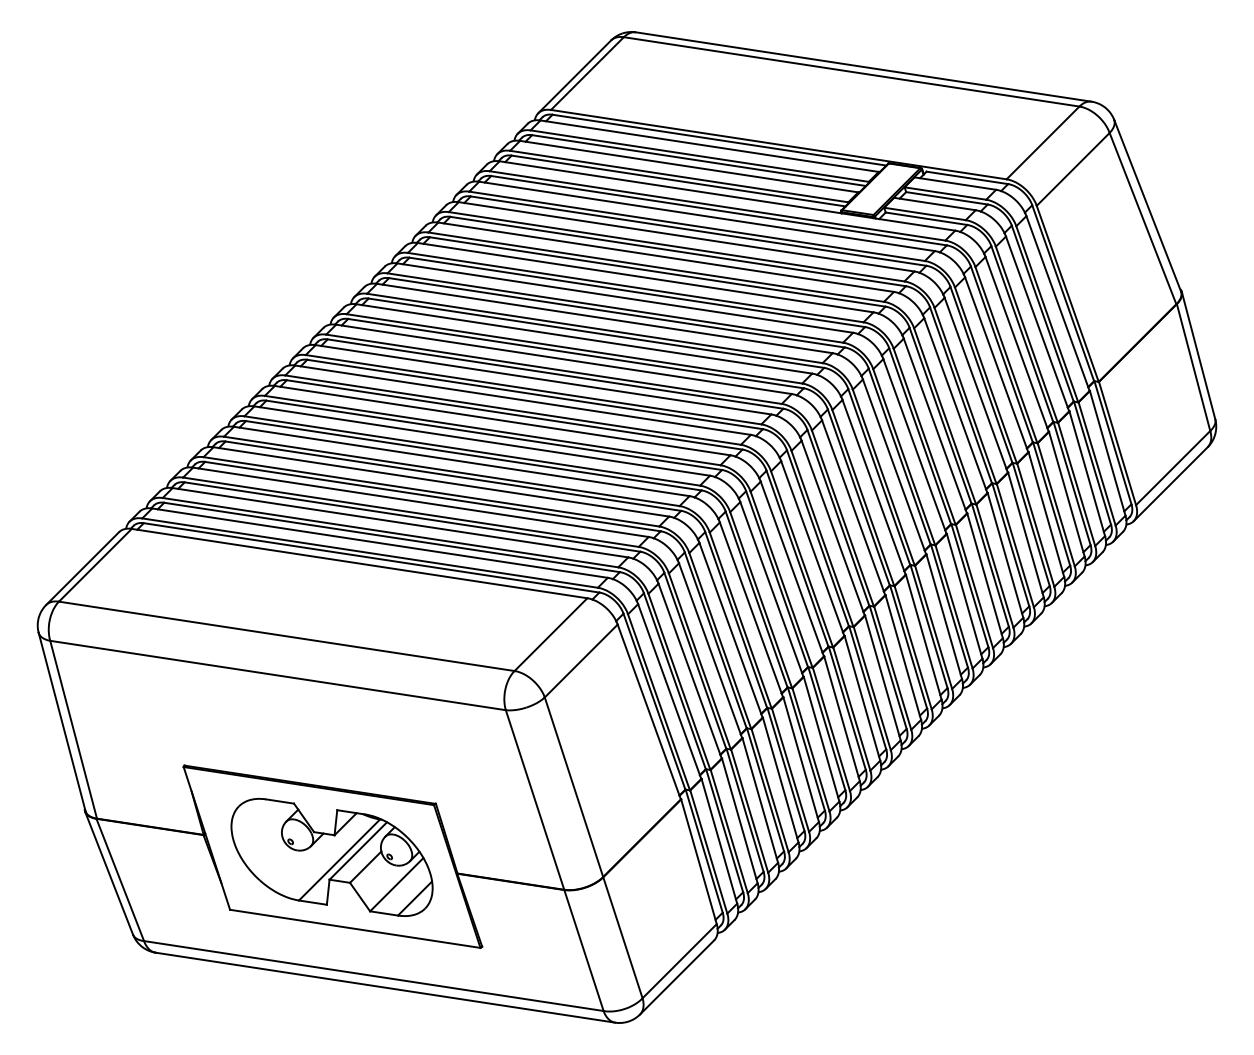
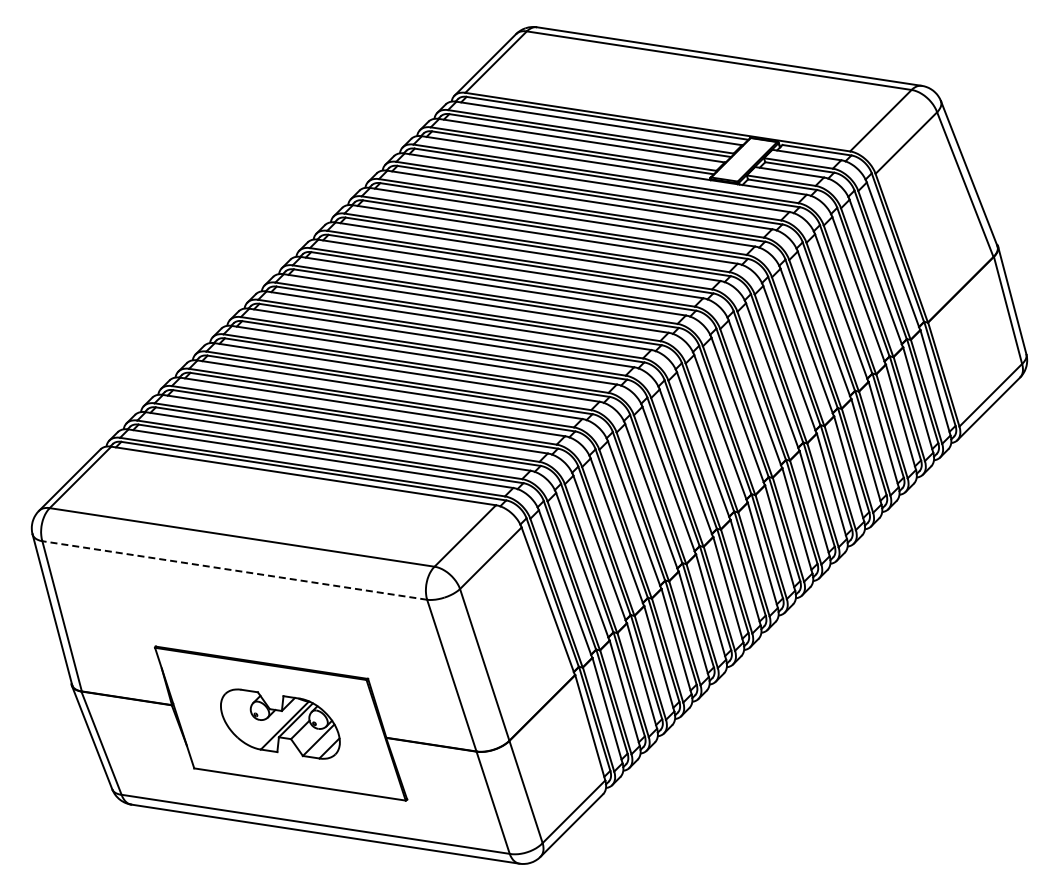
line: (277, 675) -> (234, 570), solid -> dashed
part: (332, 856) -> (280, 723), size x0.7

